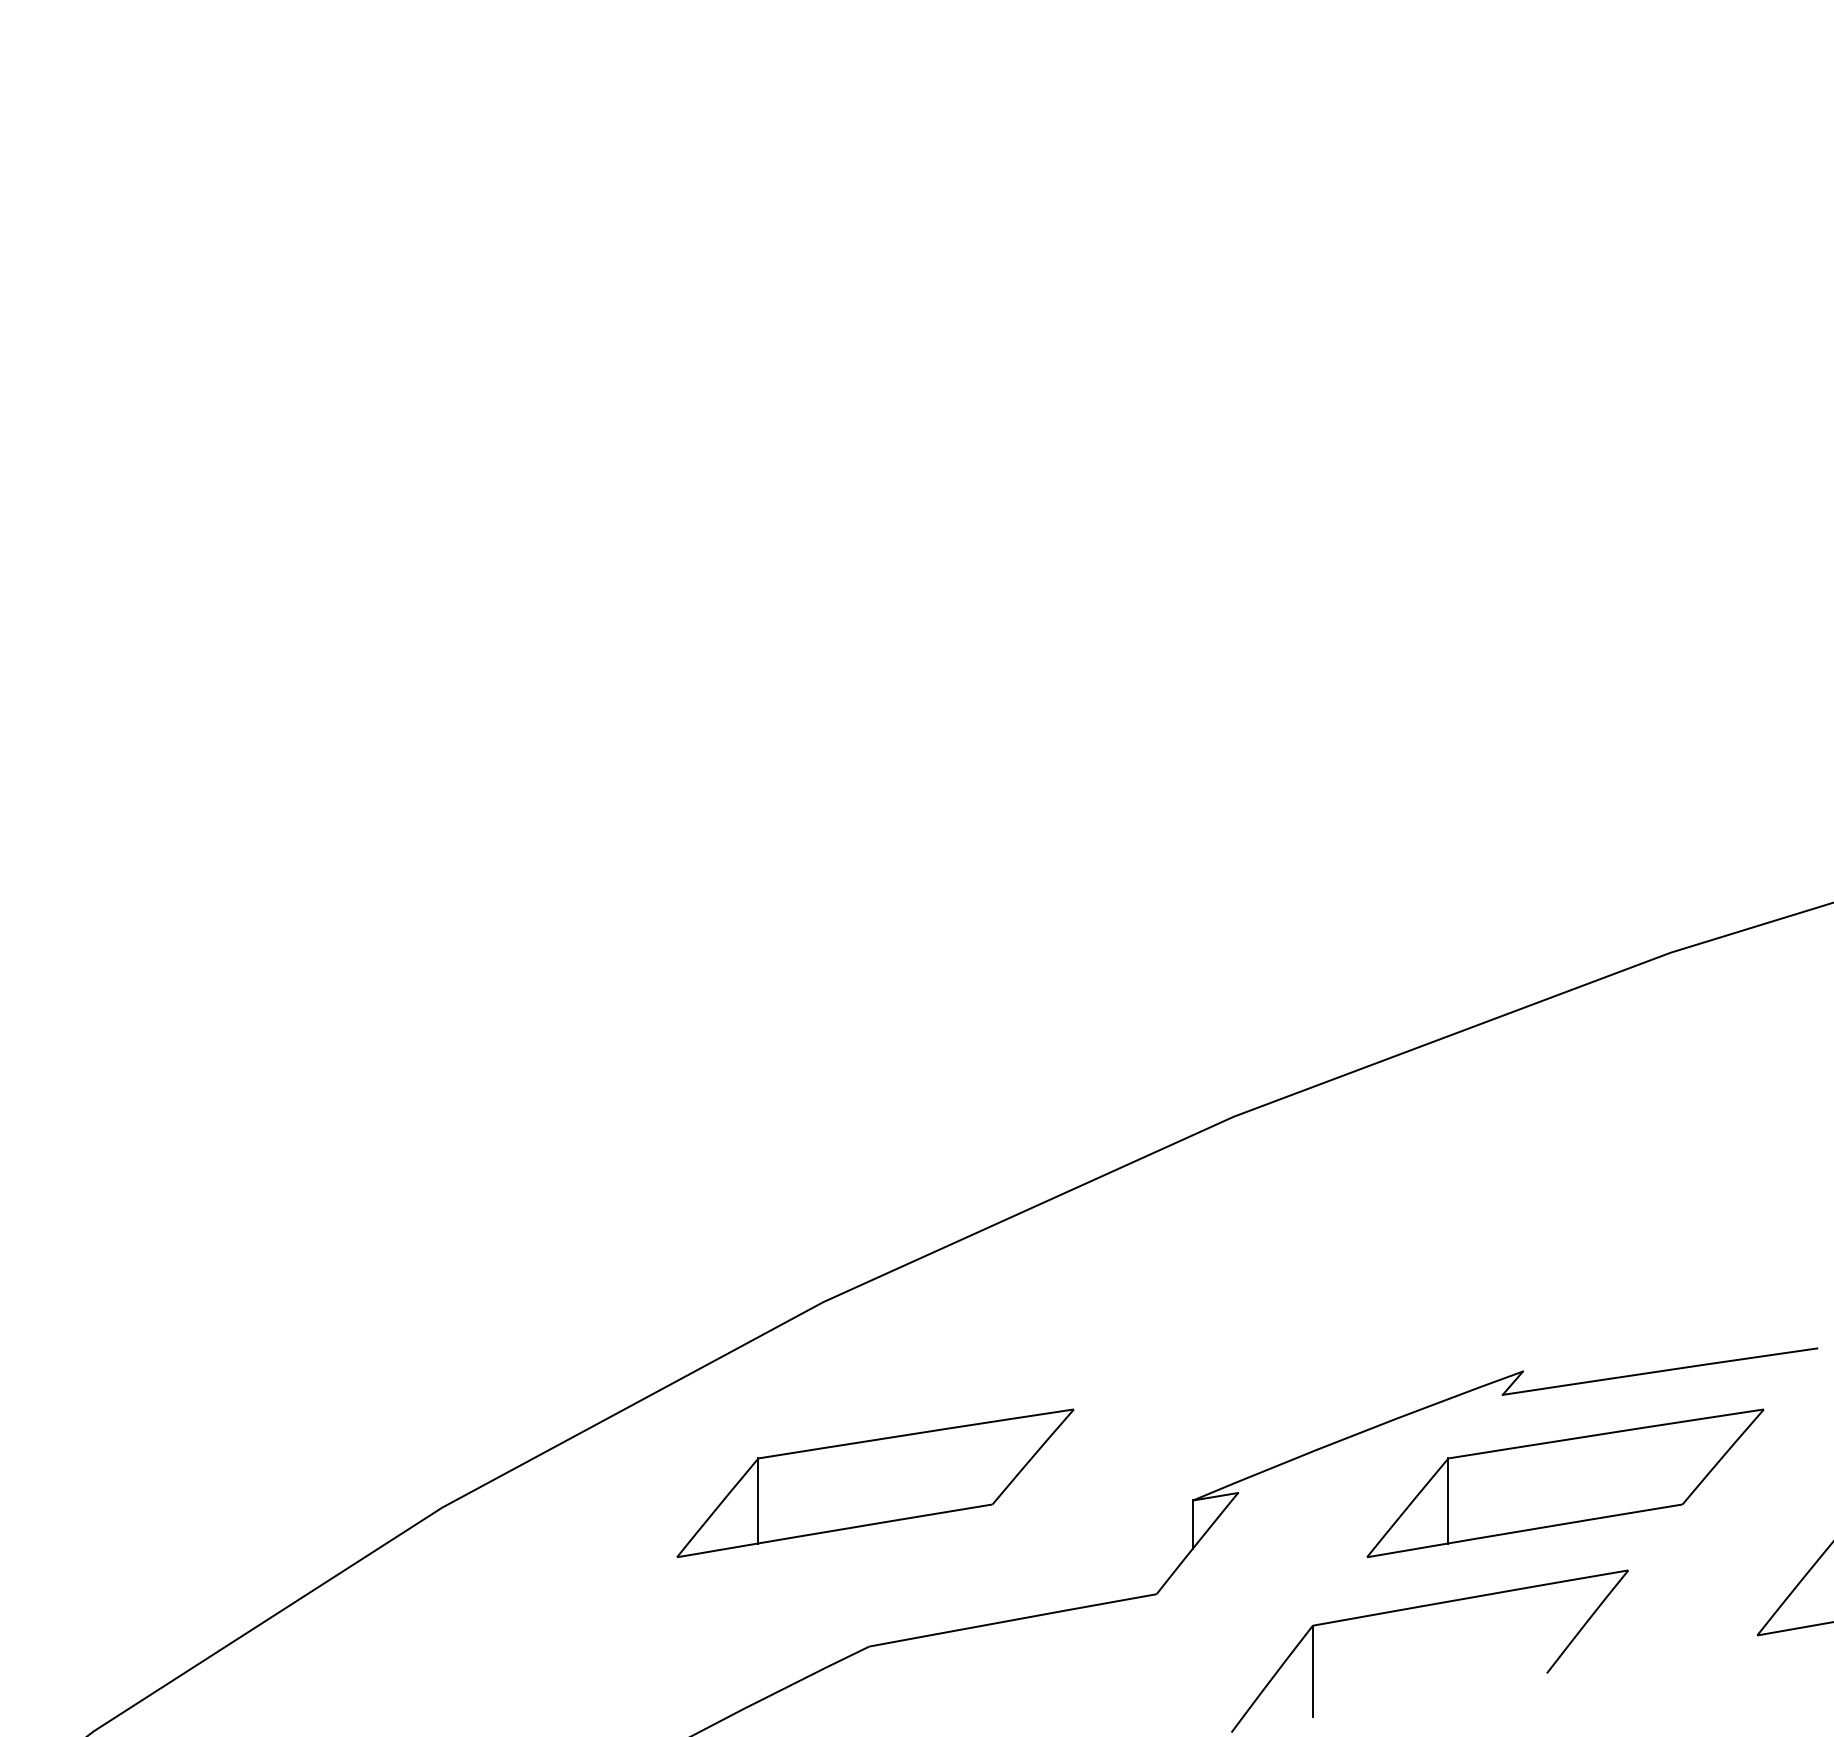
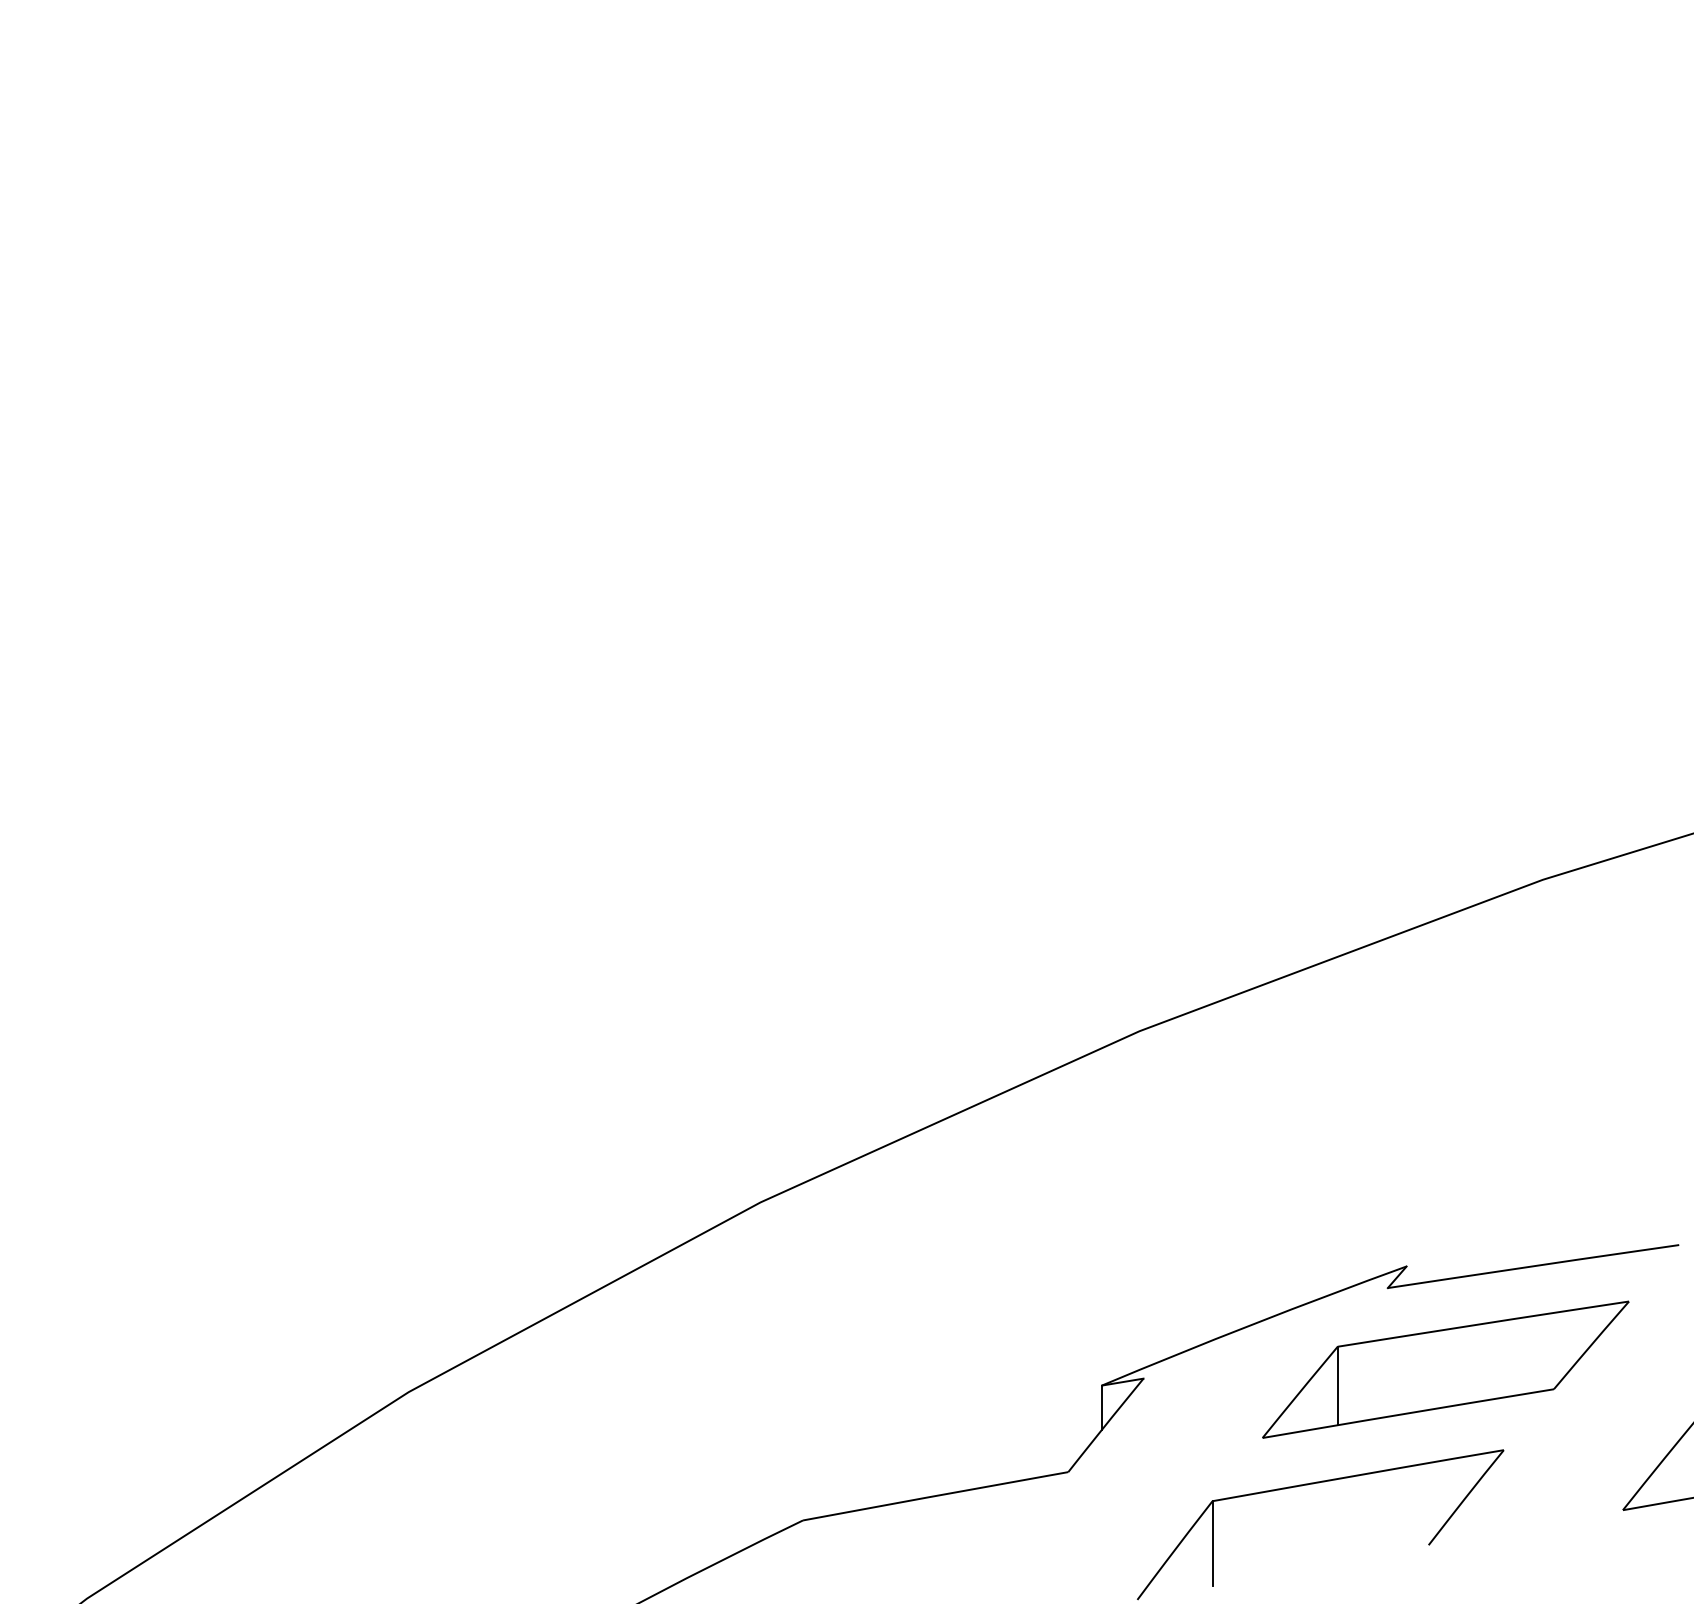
part: (875, 1483) -> (808, 1369), removed

